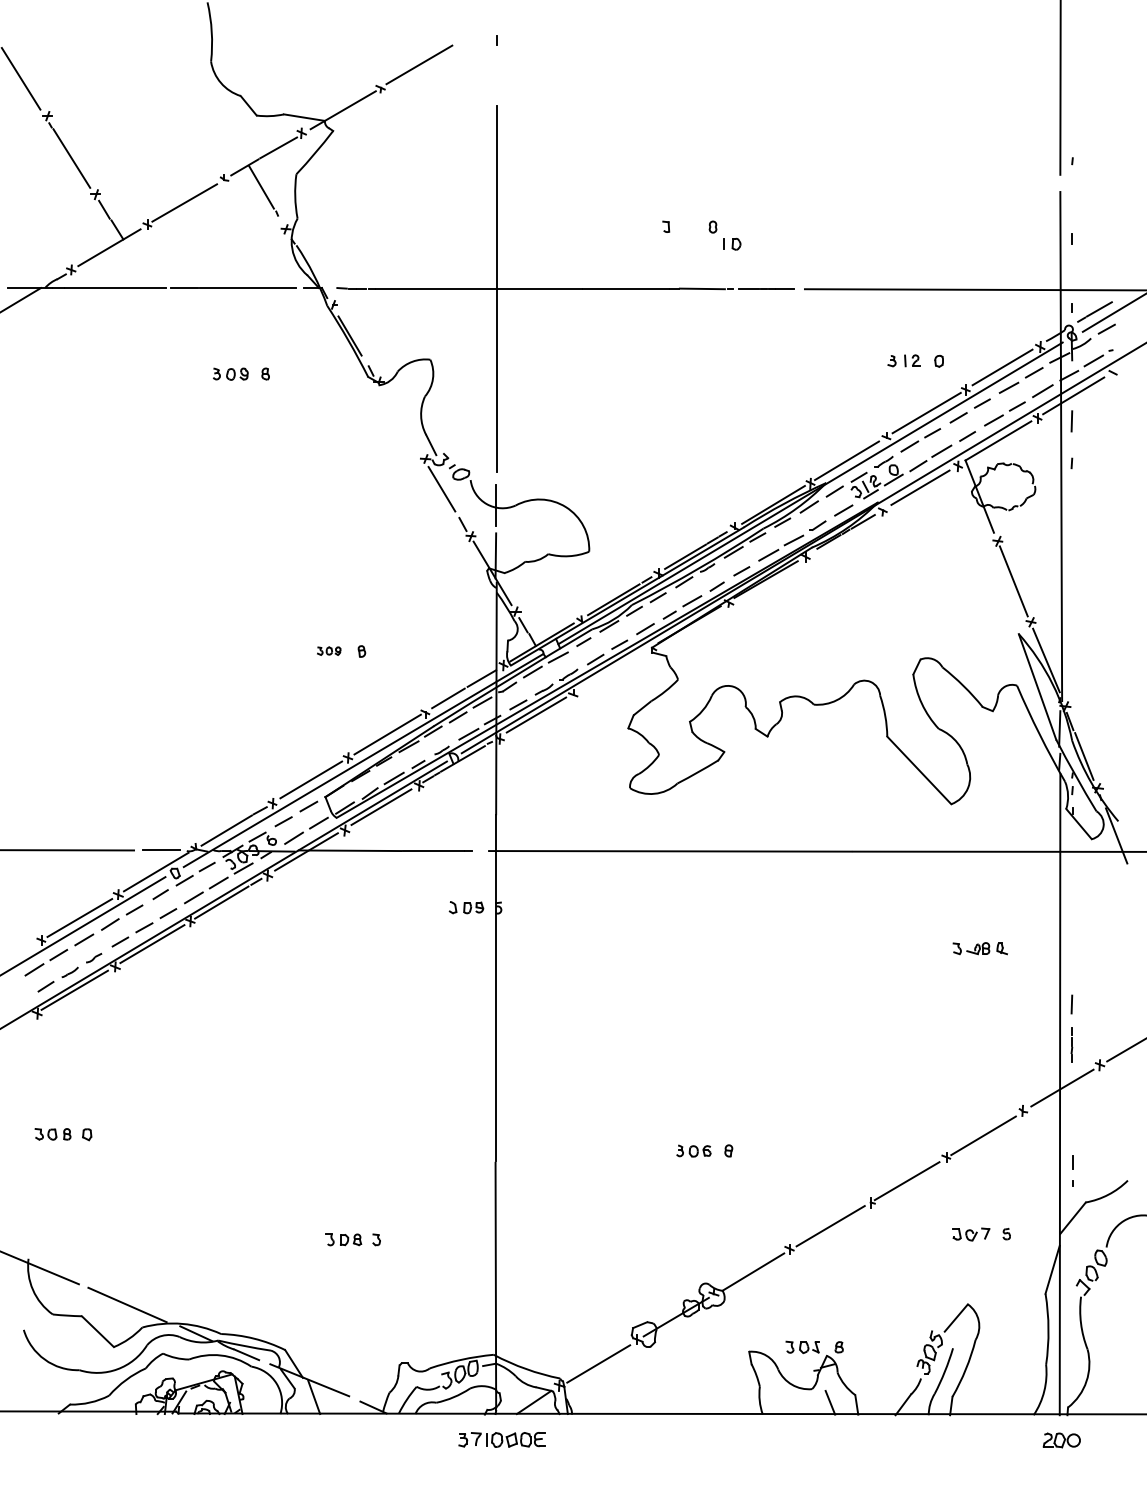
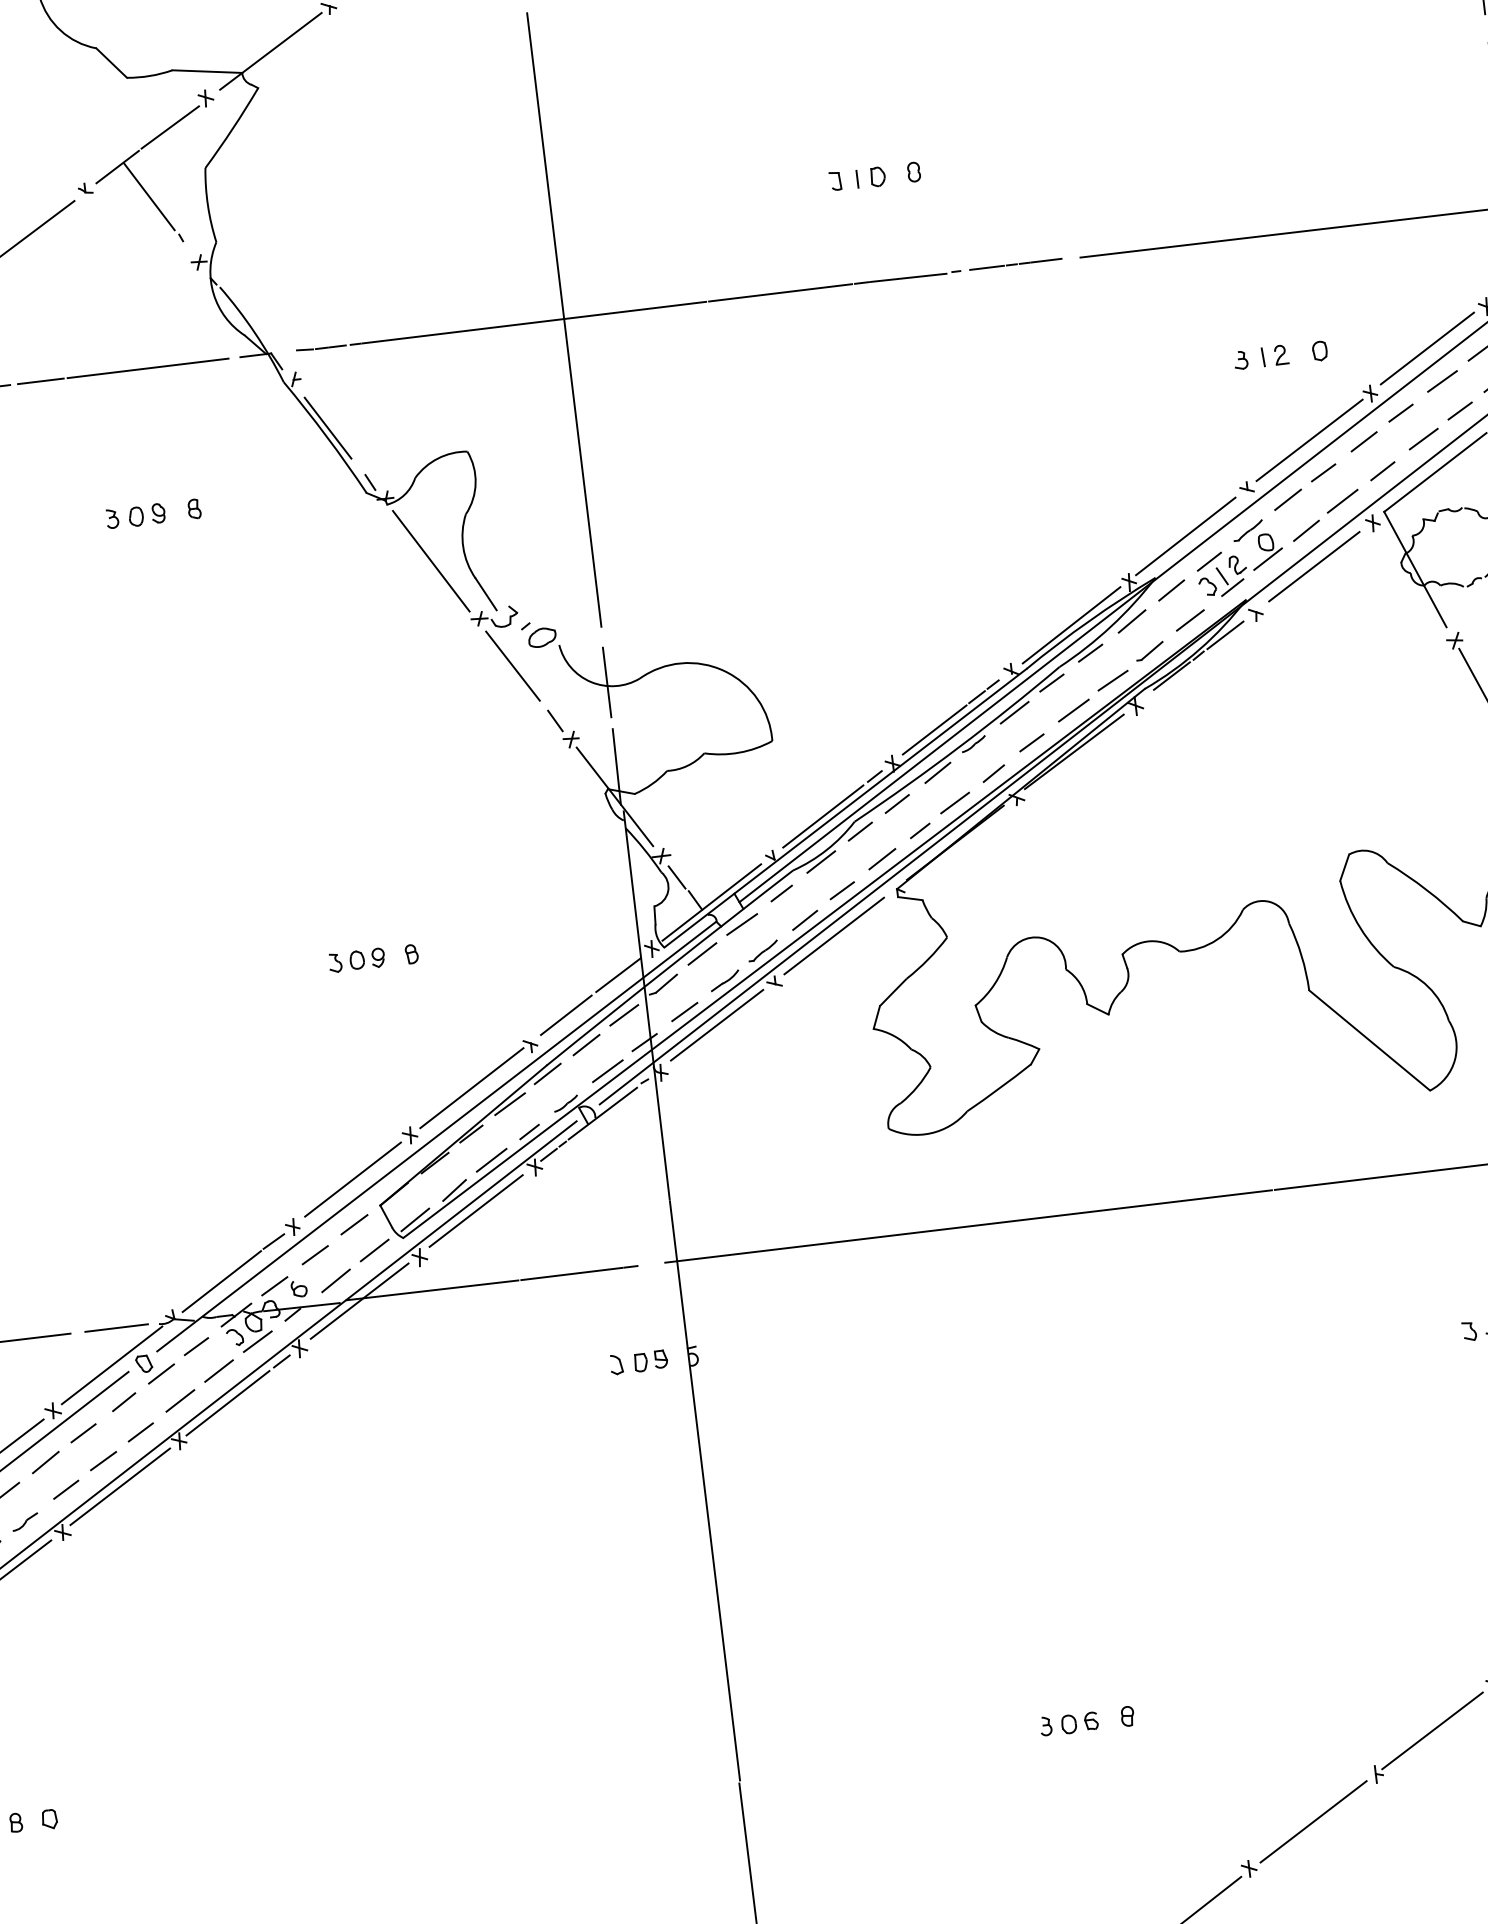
part: (732, 243) -> (871, 176), moved
line: (401, 421) -> (431, 560), added
part: (329, 650) -> (357, 959), size x1.43
line: (611, 670) -> (833, 935), added

